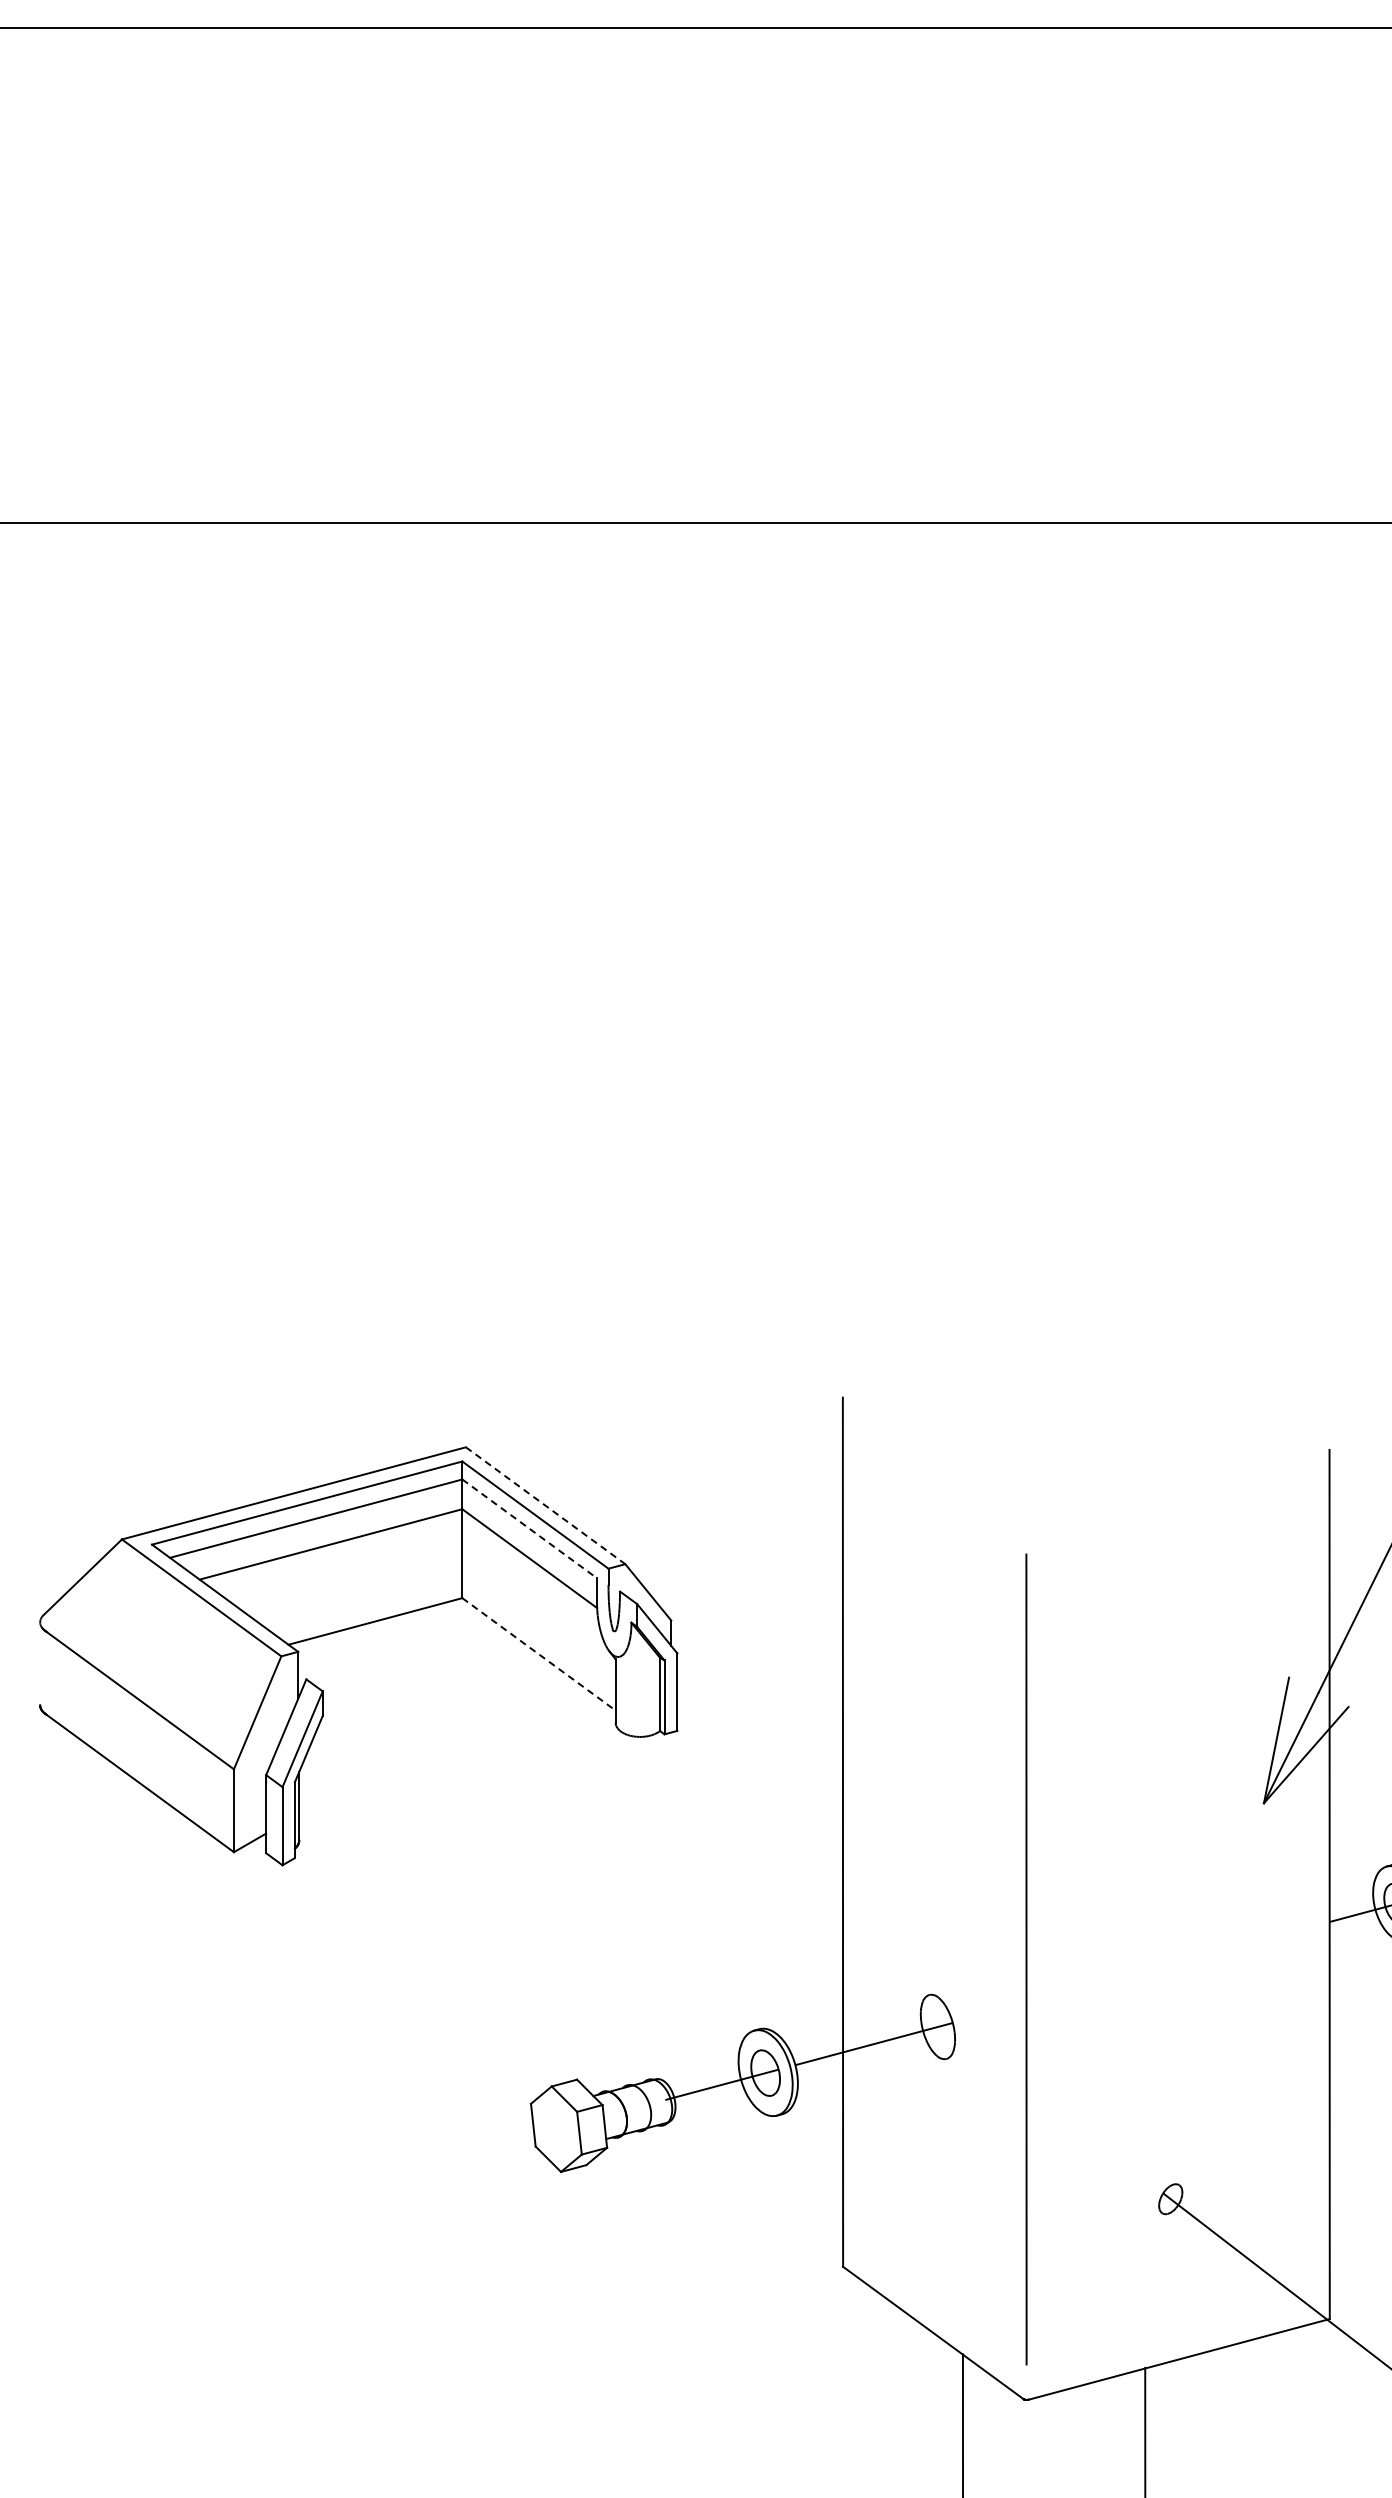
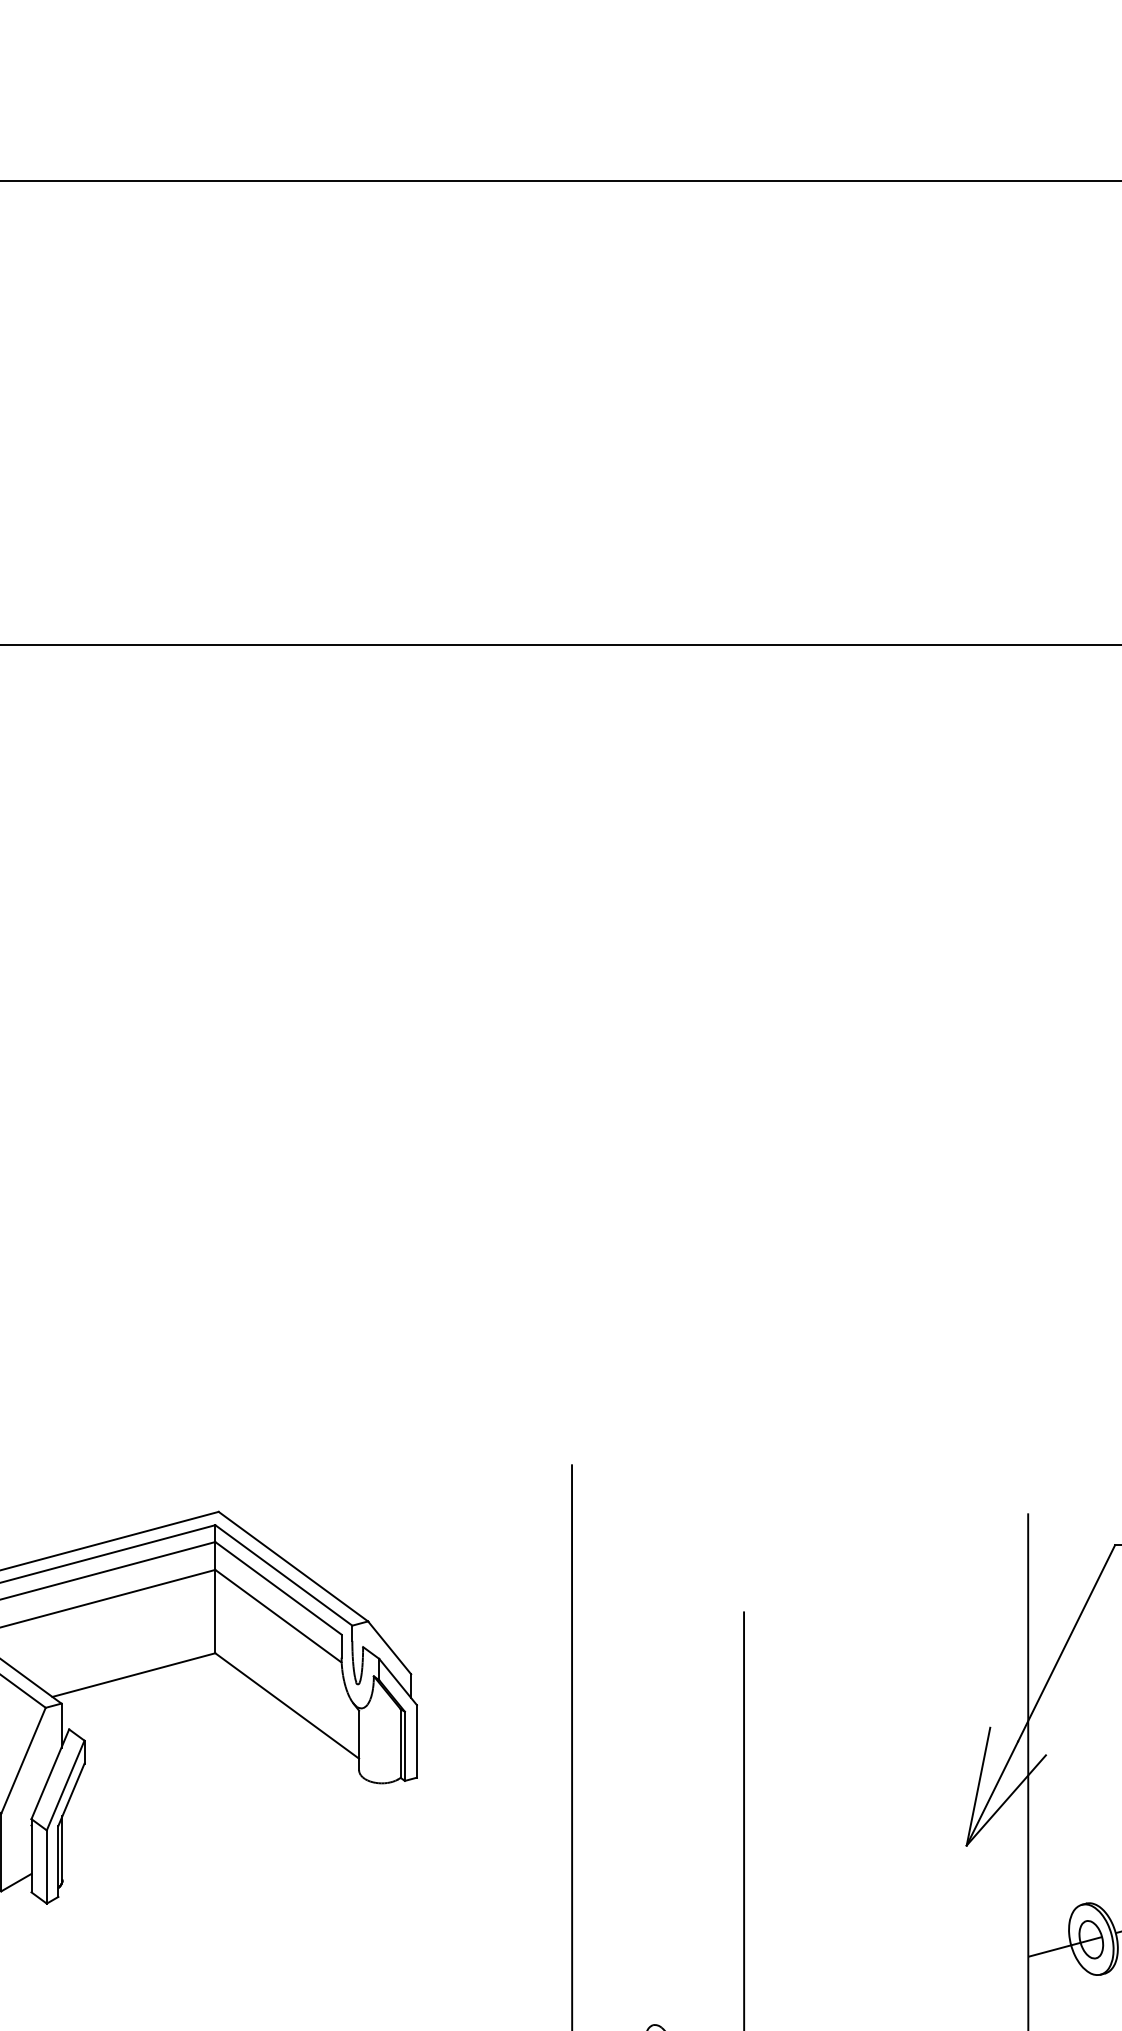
line: (546, 1506) -> (294, 1567), dashed -> solid
line: (529, 1528) -> (278, 1587), dashed -> solid
line: (539, 1654) -> (287, 1706), dashed -> solid

